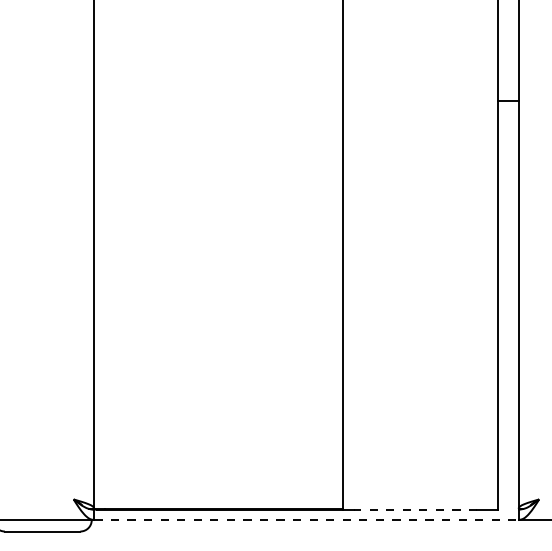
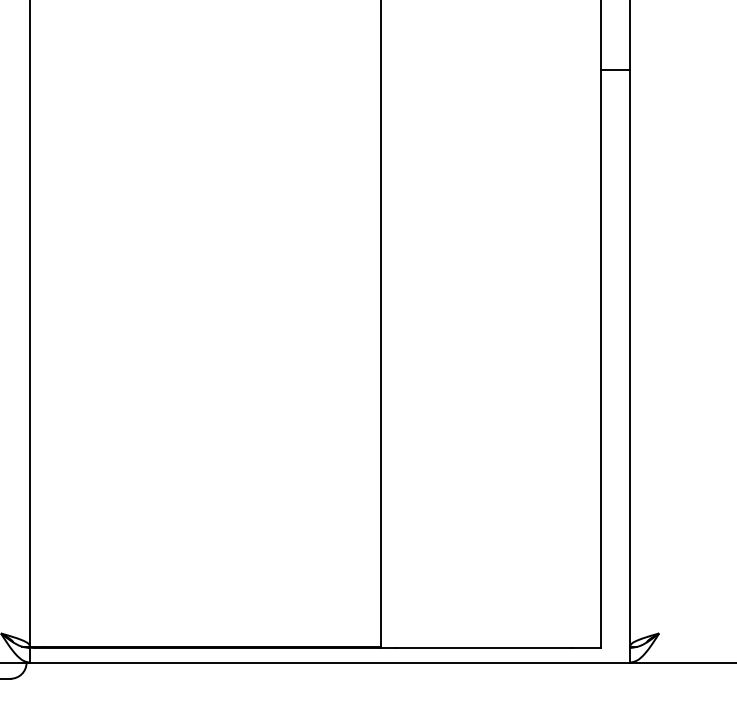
line: (415, 509) -> (484, 647), dashed -> solid
line: (306, 520) -> (330, 663), dashed -> solid

